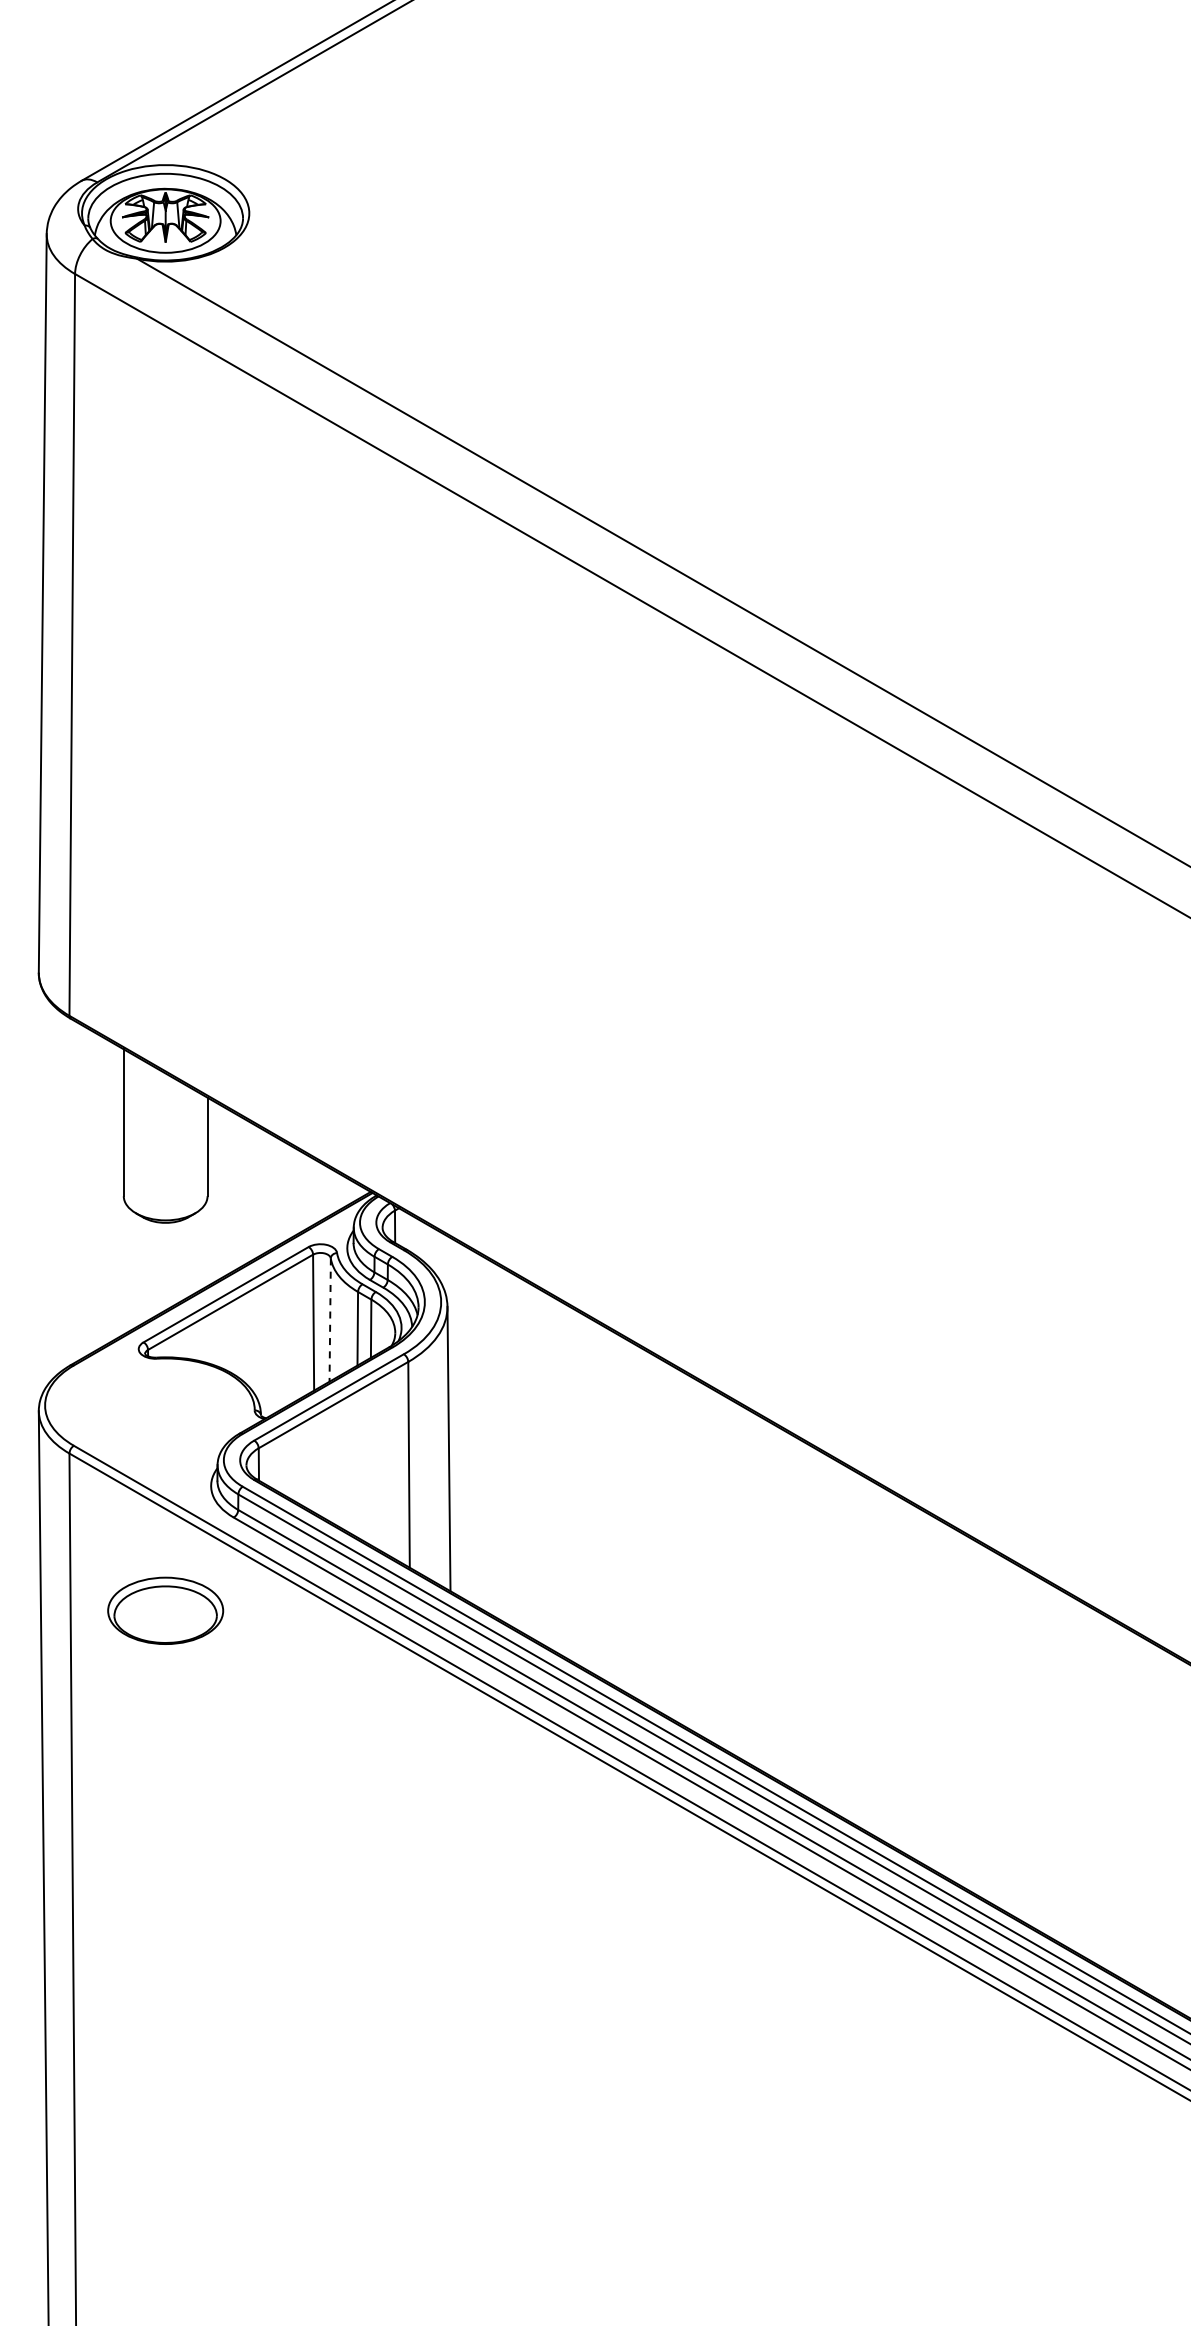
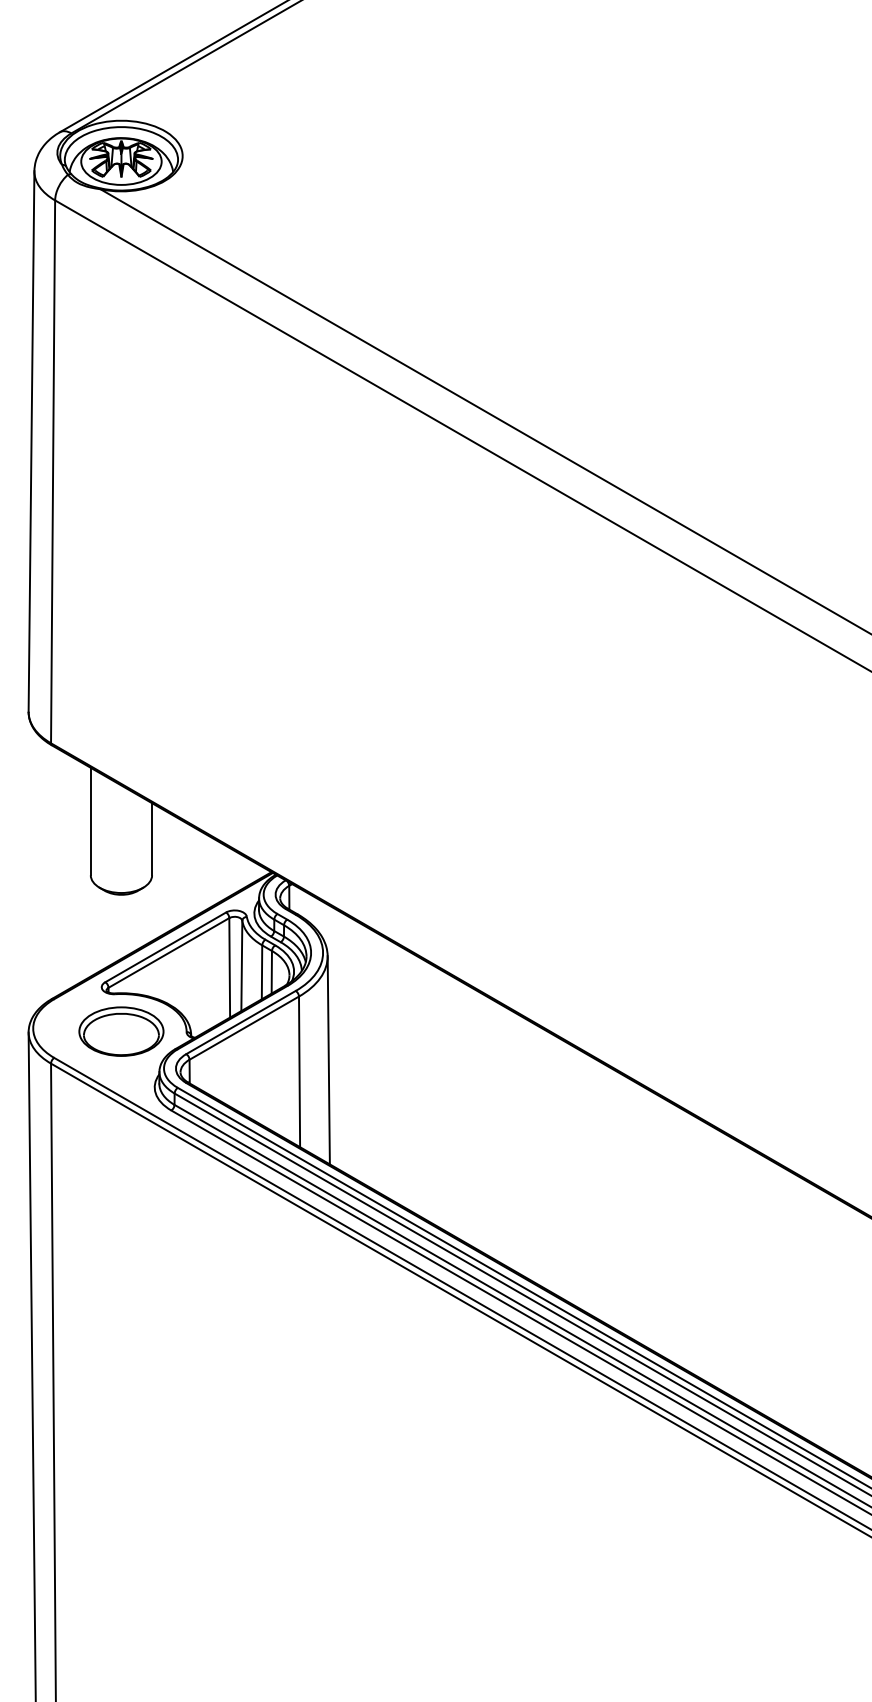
line: (330, 1320) -> (242, 966), dashed -> solid
part: (165, 1610) -> (121, 1031), moved

